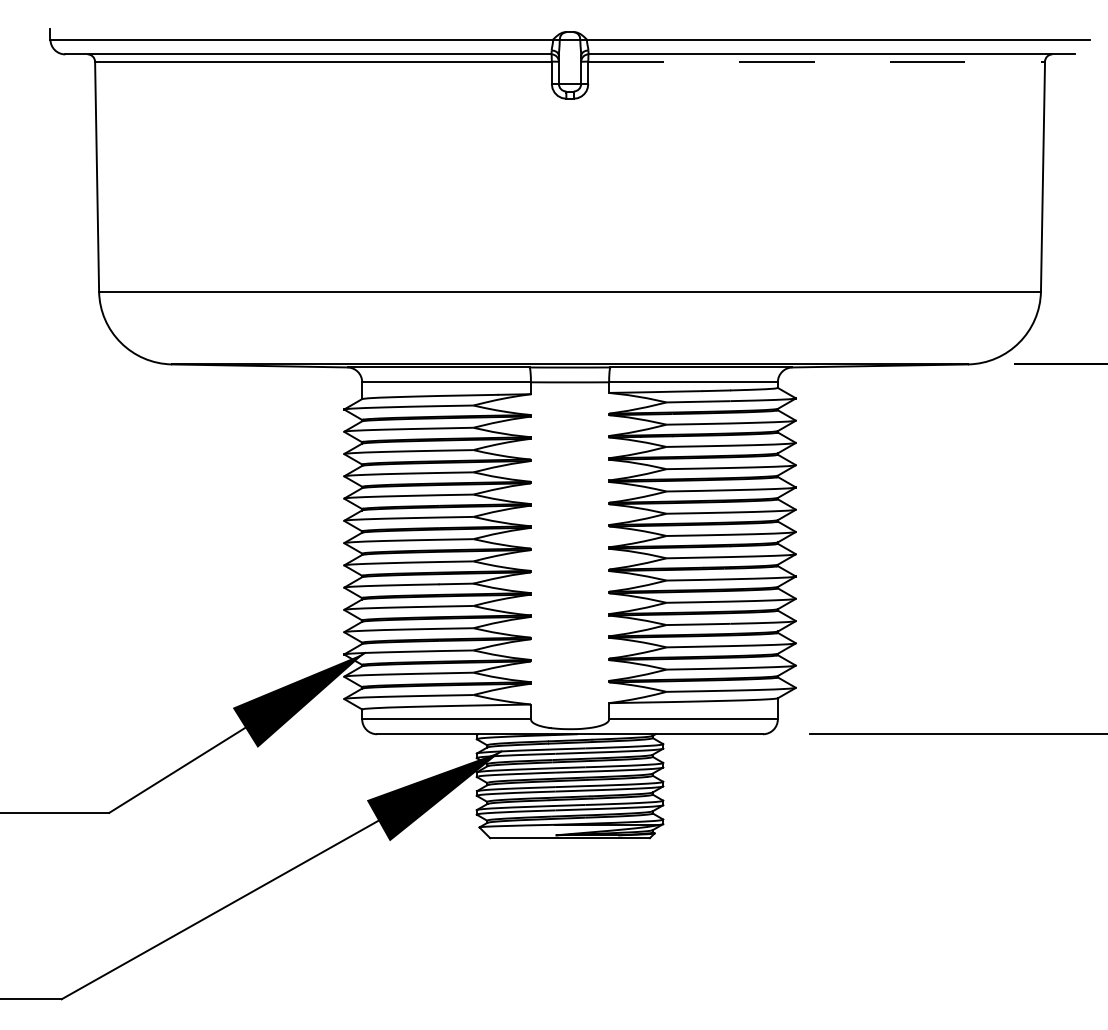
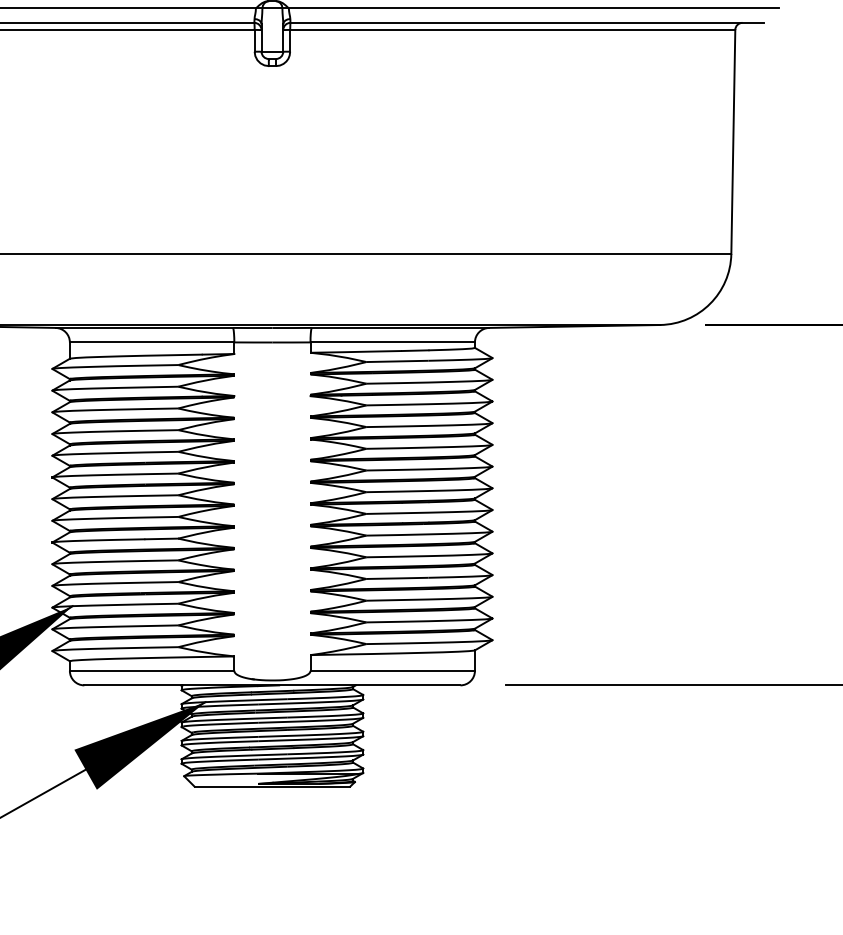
line: (817, 61) -> (513, 29), dashed -> solid

